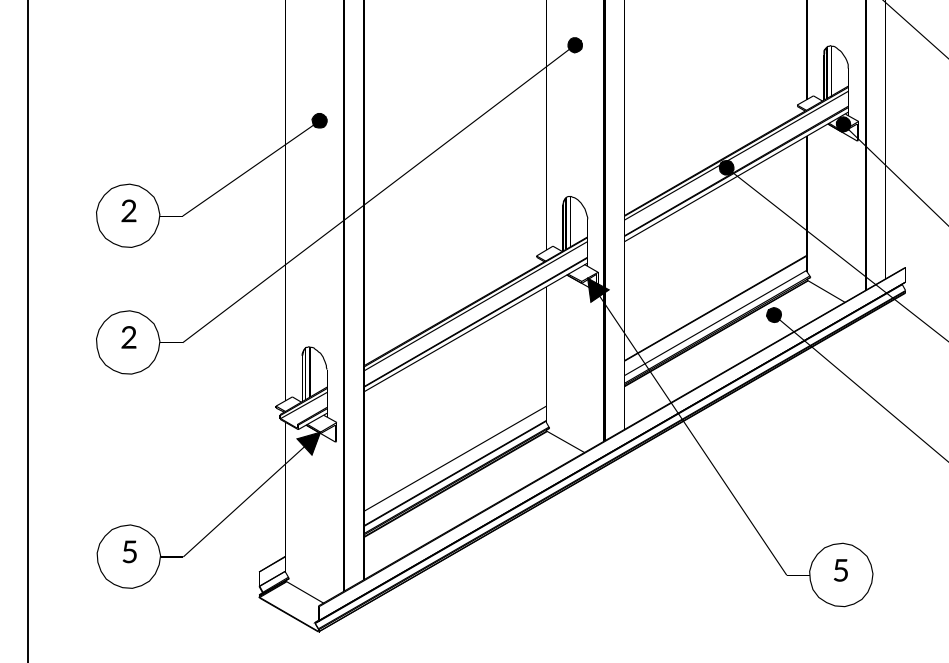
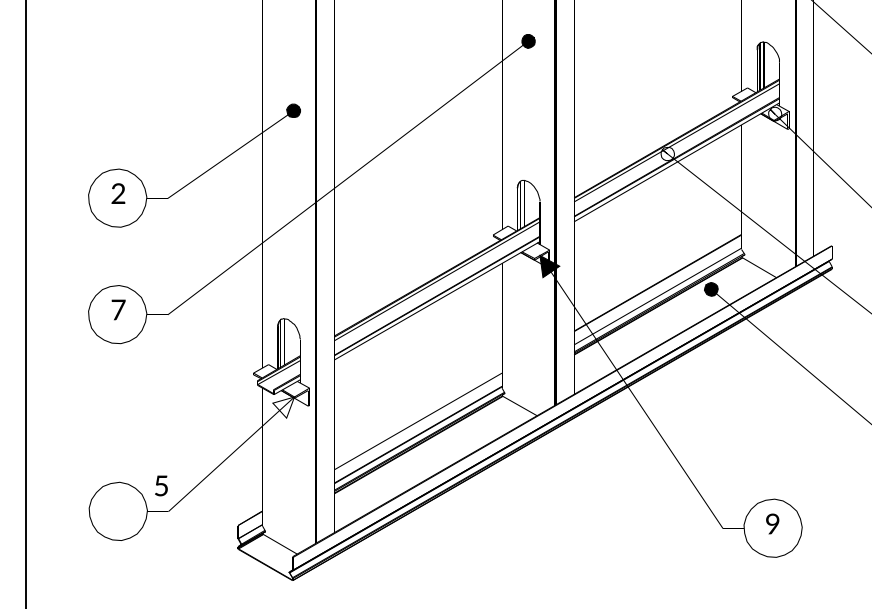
fill: (843, 123) -> (775, 113), removed
fill: (726, 167) -> (667, 153), removed
text: (128, 337) -> (117, 310), 2 -> 7
fill: (308, 443) -> (283, 407), removed
text: (129, 551) -> (161, 485), moved
text: (840, 570) -> (772, 524), 5 -> 9

